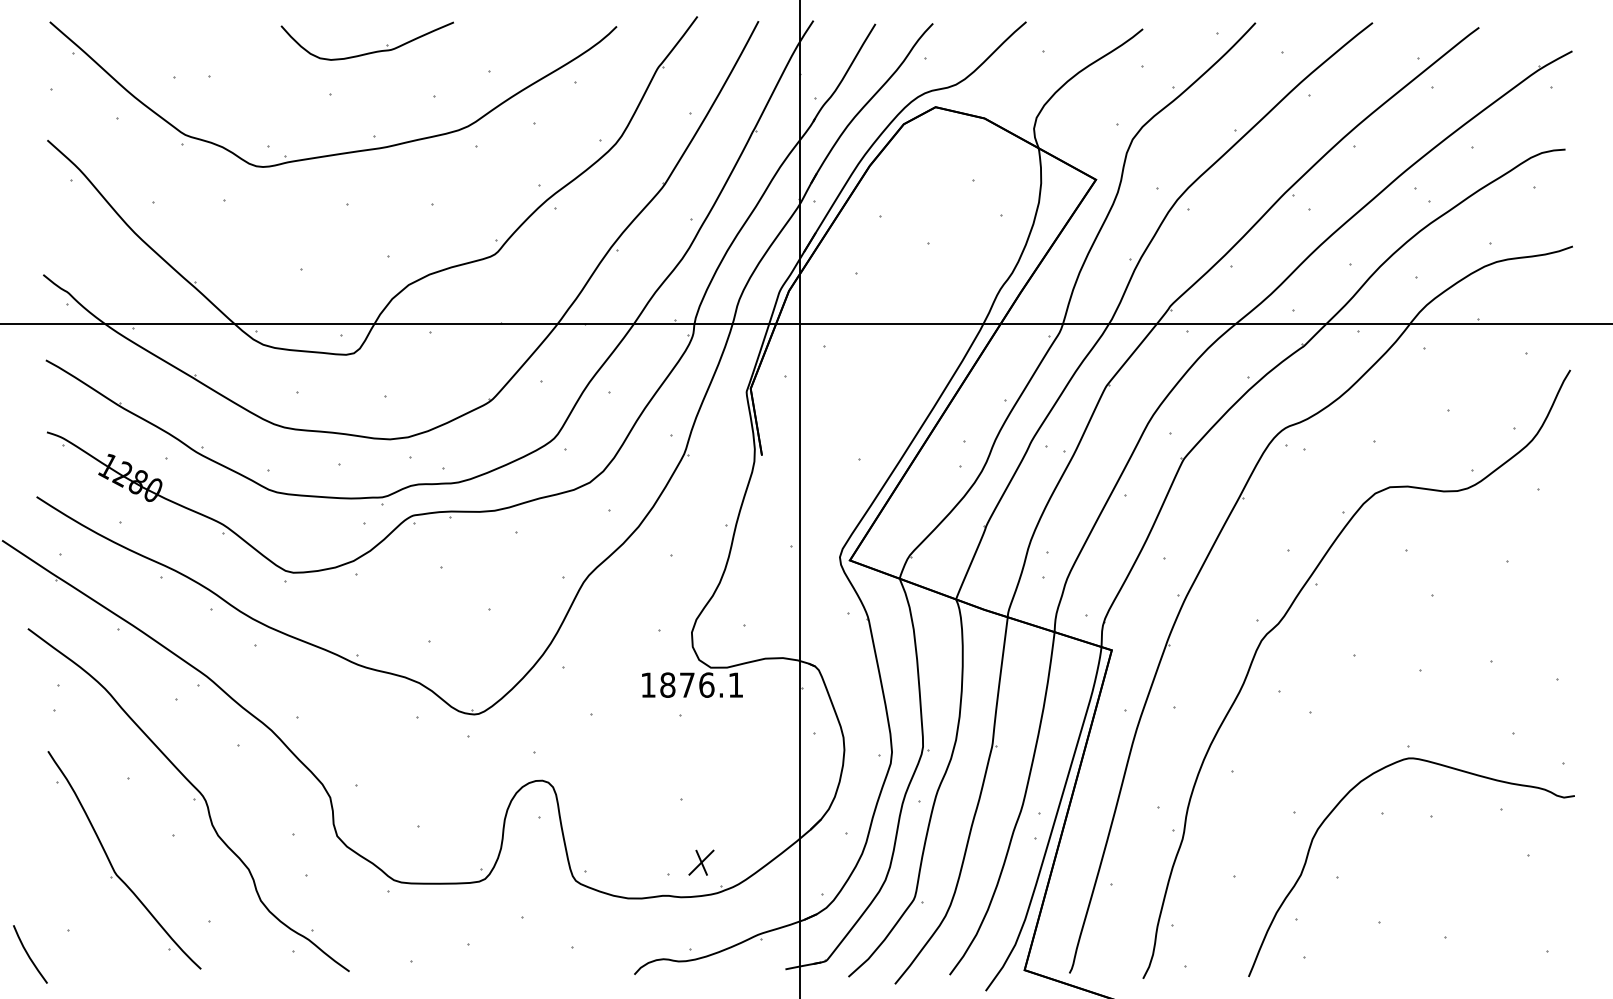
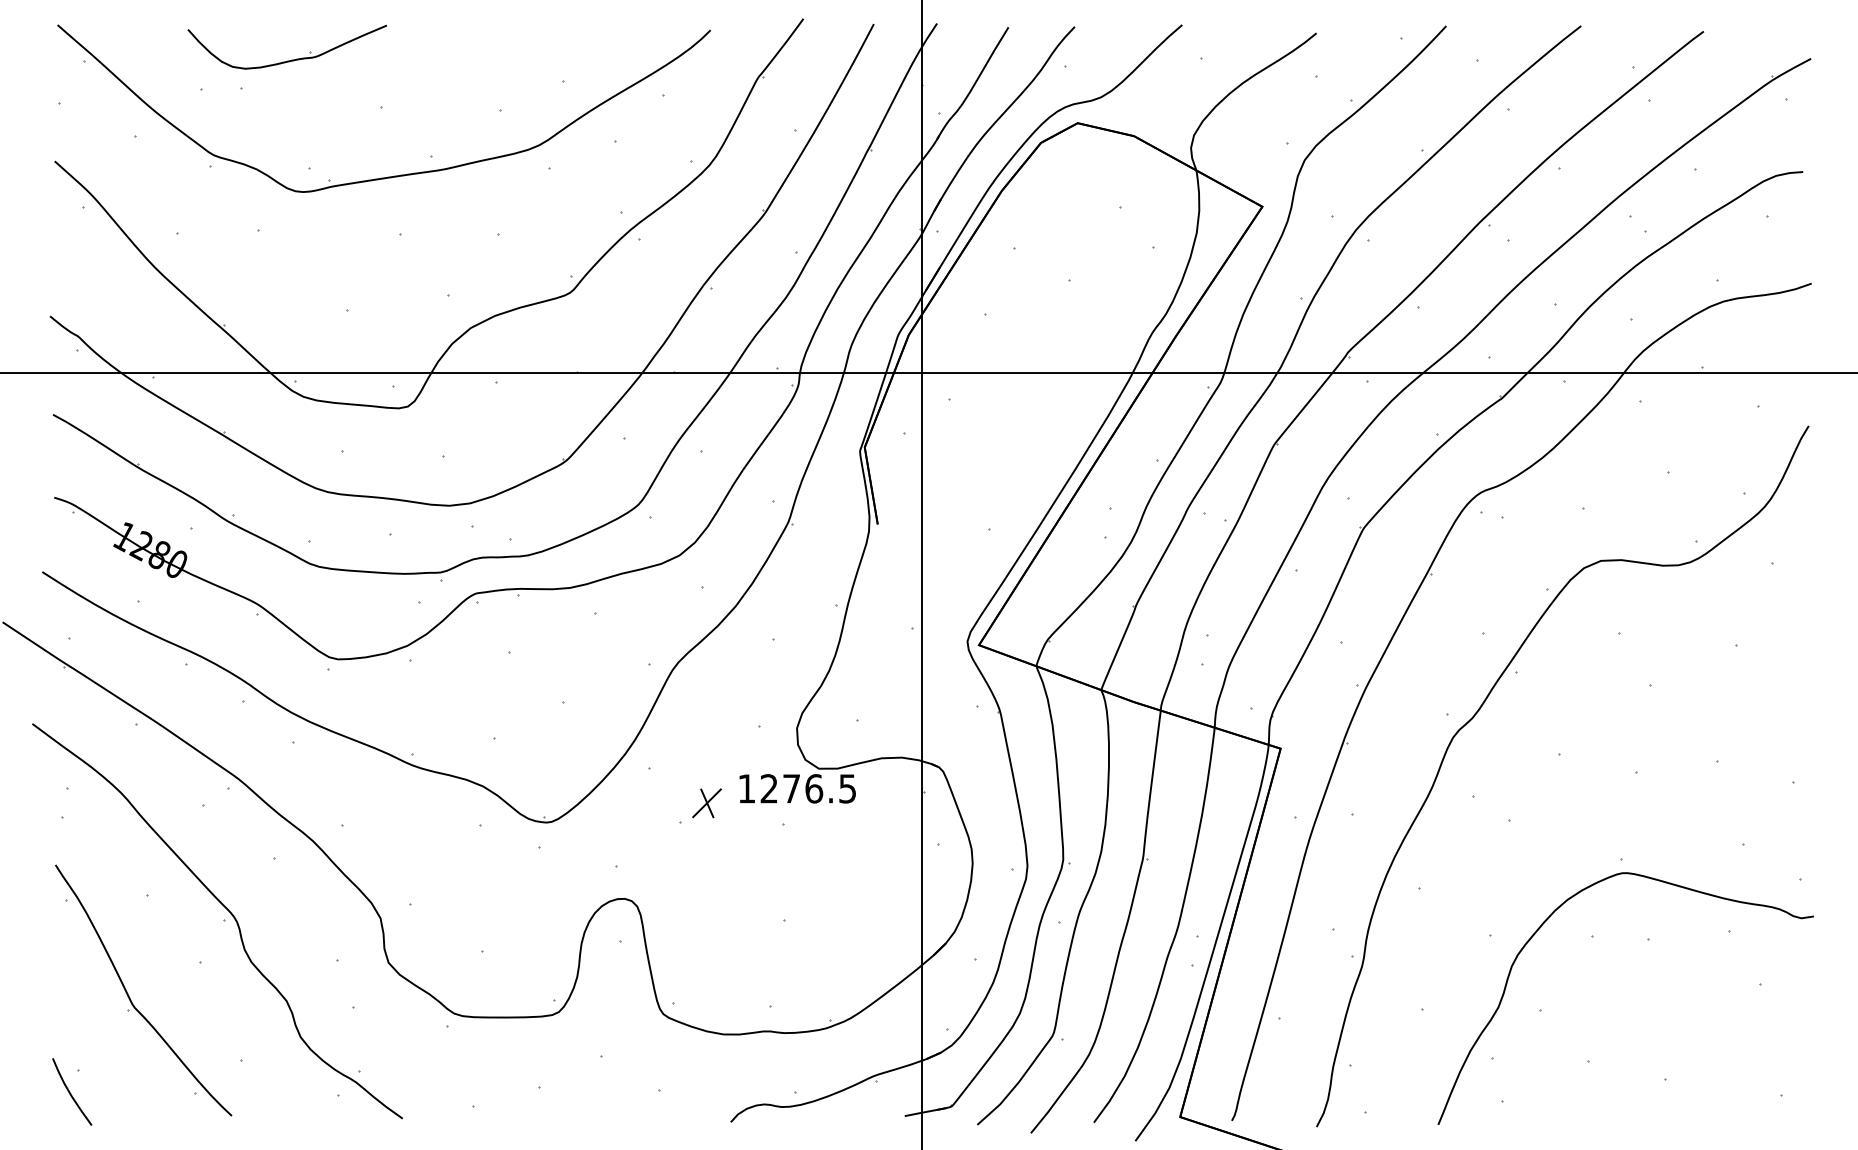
part: (371, 51) -> (291, 59), moved
text: (701, 684) -> (807, 788), 1876.1 -> 1276.5
part: (701, 862) -> (706, 803), moved
curve: (28, 954) -> (70, 1092), moved

